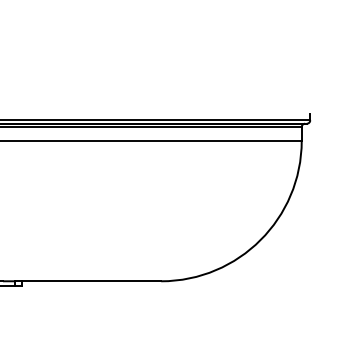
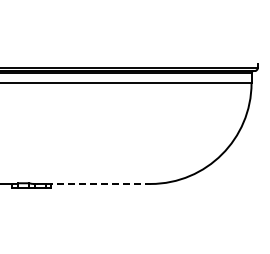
line: (88, 280) -> (98, 183), solid -> dashed

